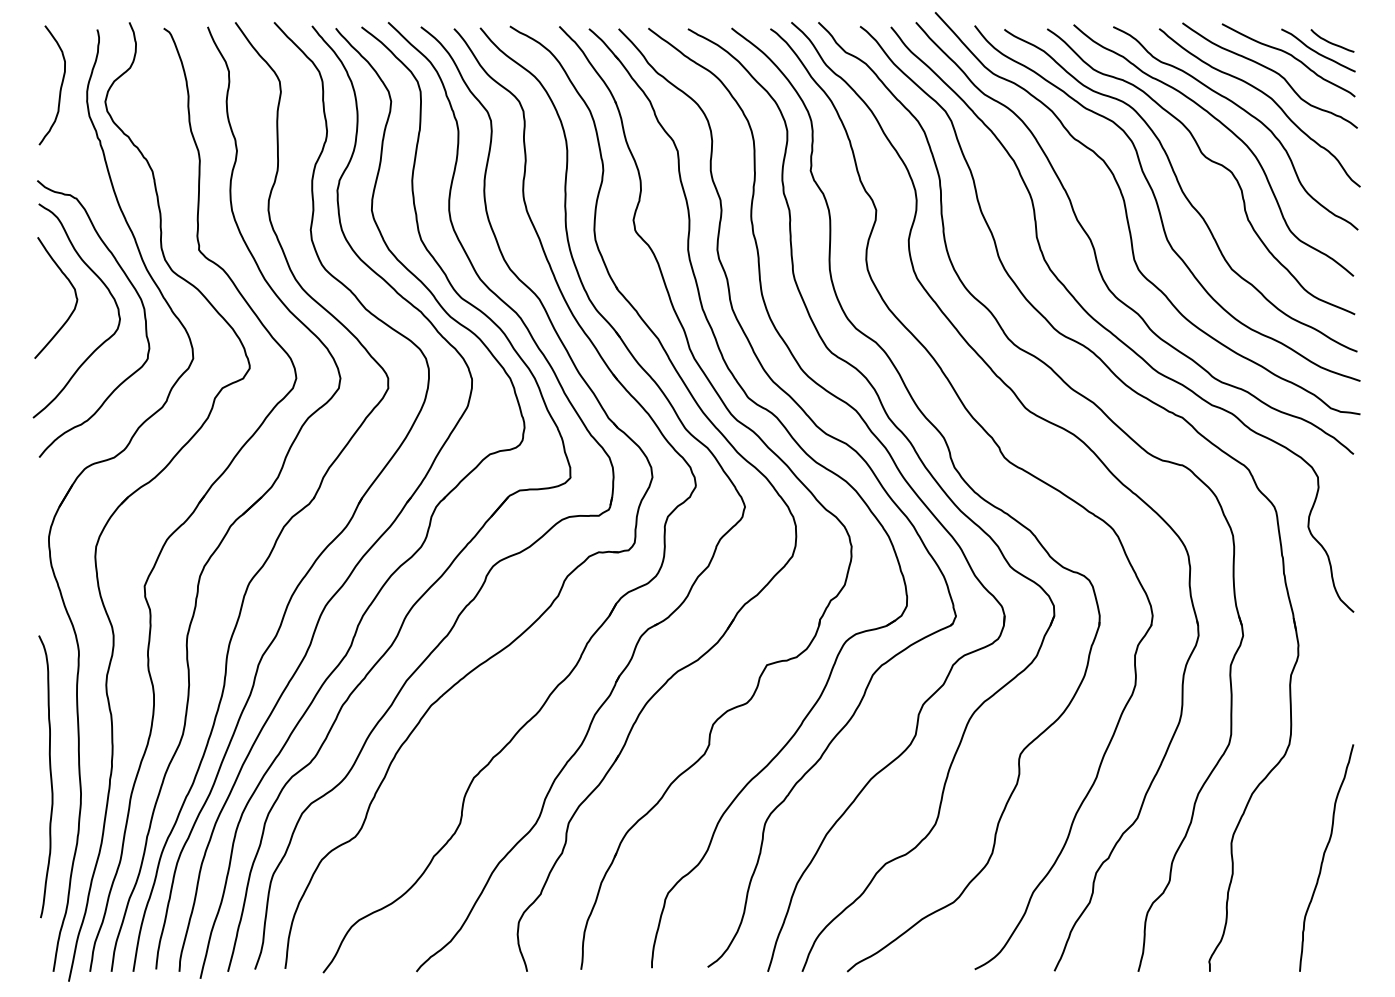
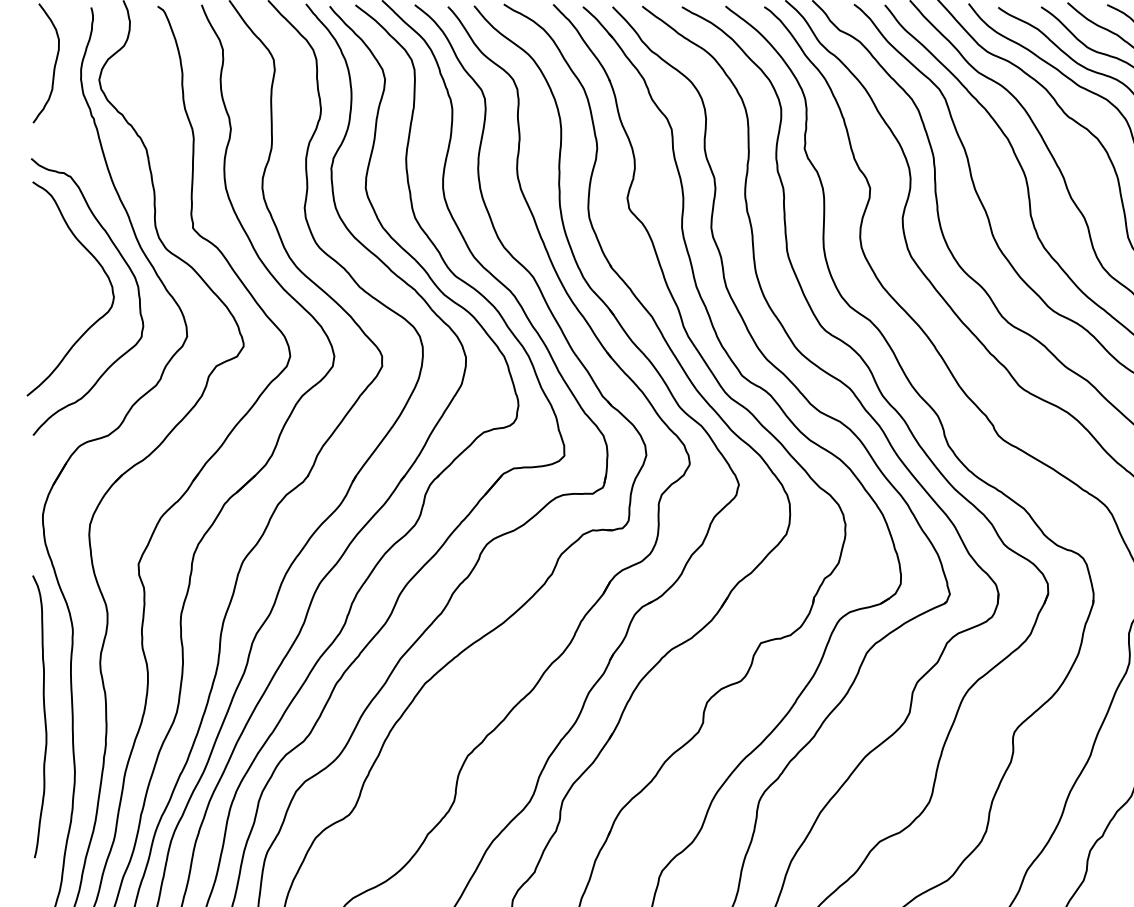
curve: (74, 293) -> (68, 271), removed
curve: (50, 776) -> (44, 716), moved

